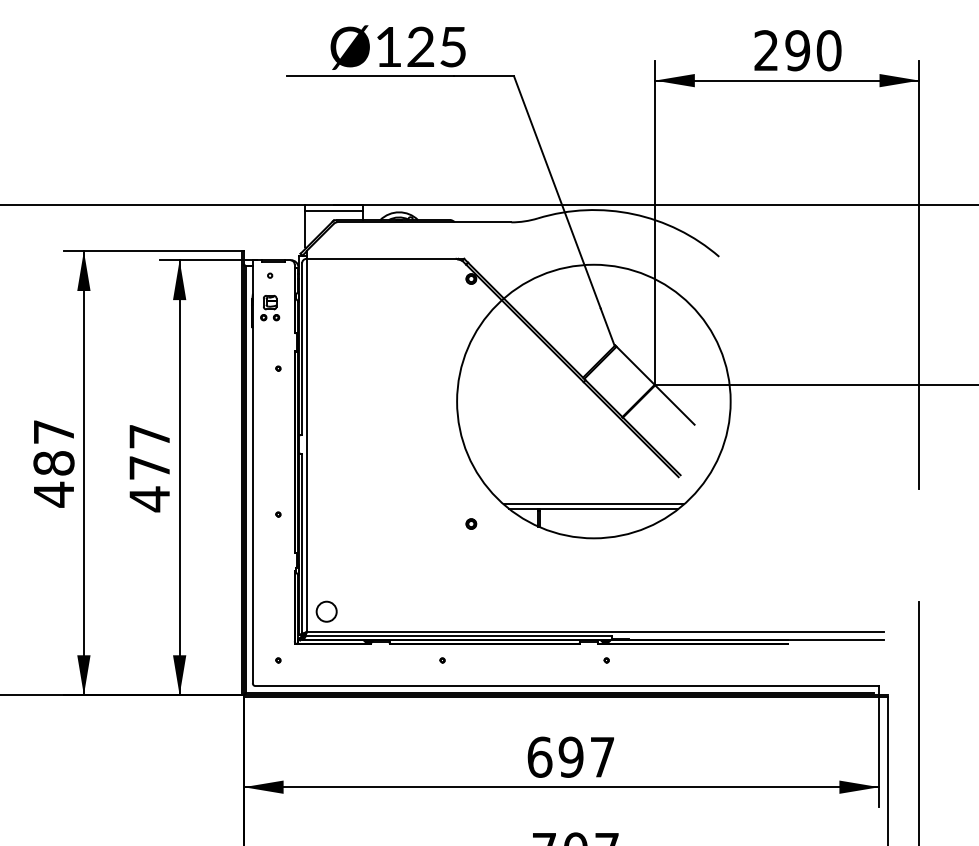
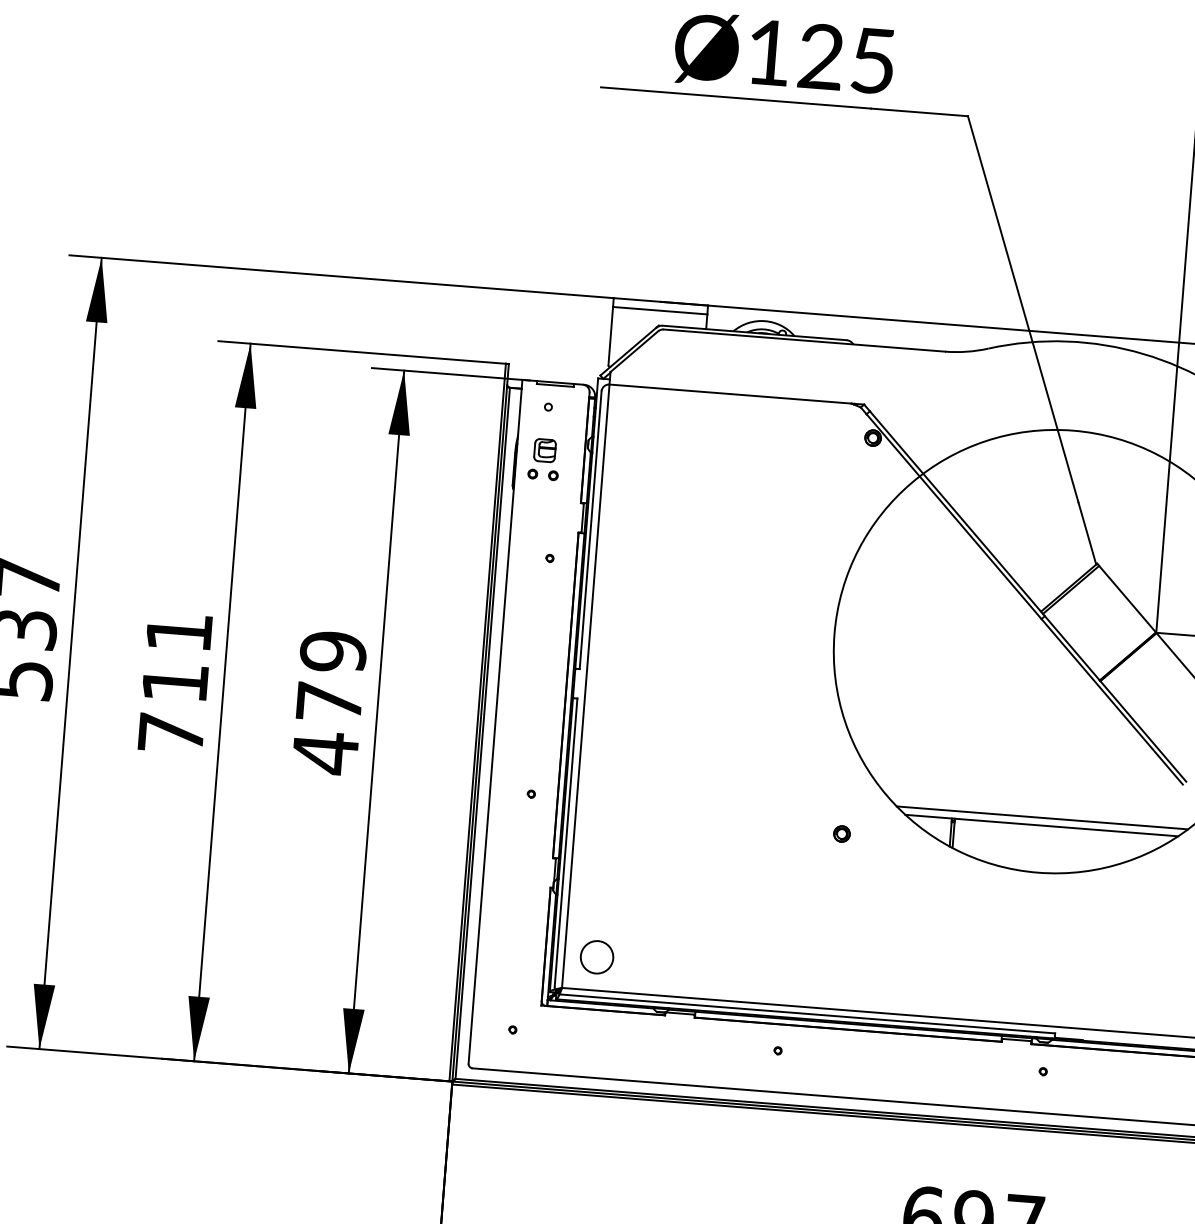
text: (149, 436) -> (333, 651), 477 -> 479
text: (53, 463) -> (174, 683), 487 -> 711

